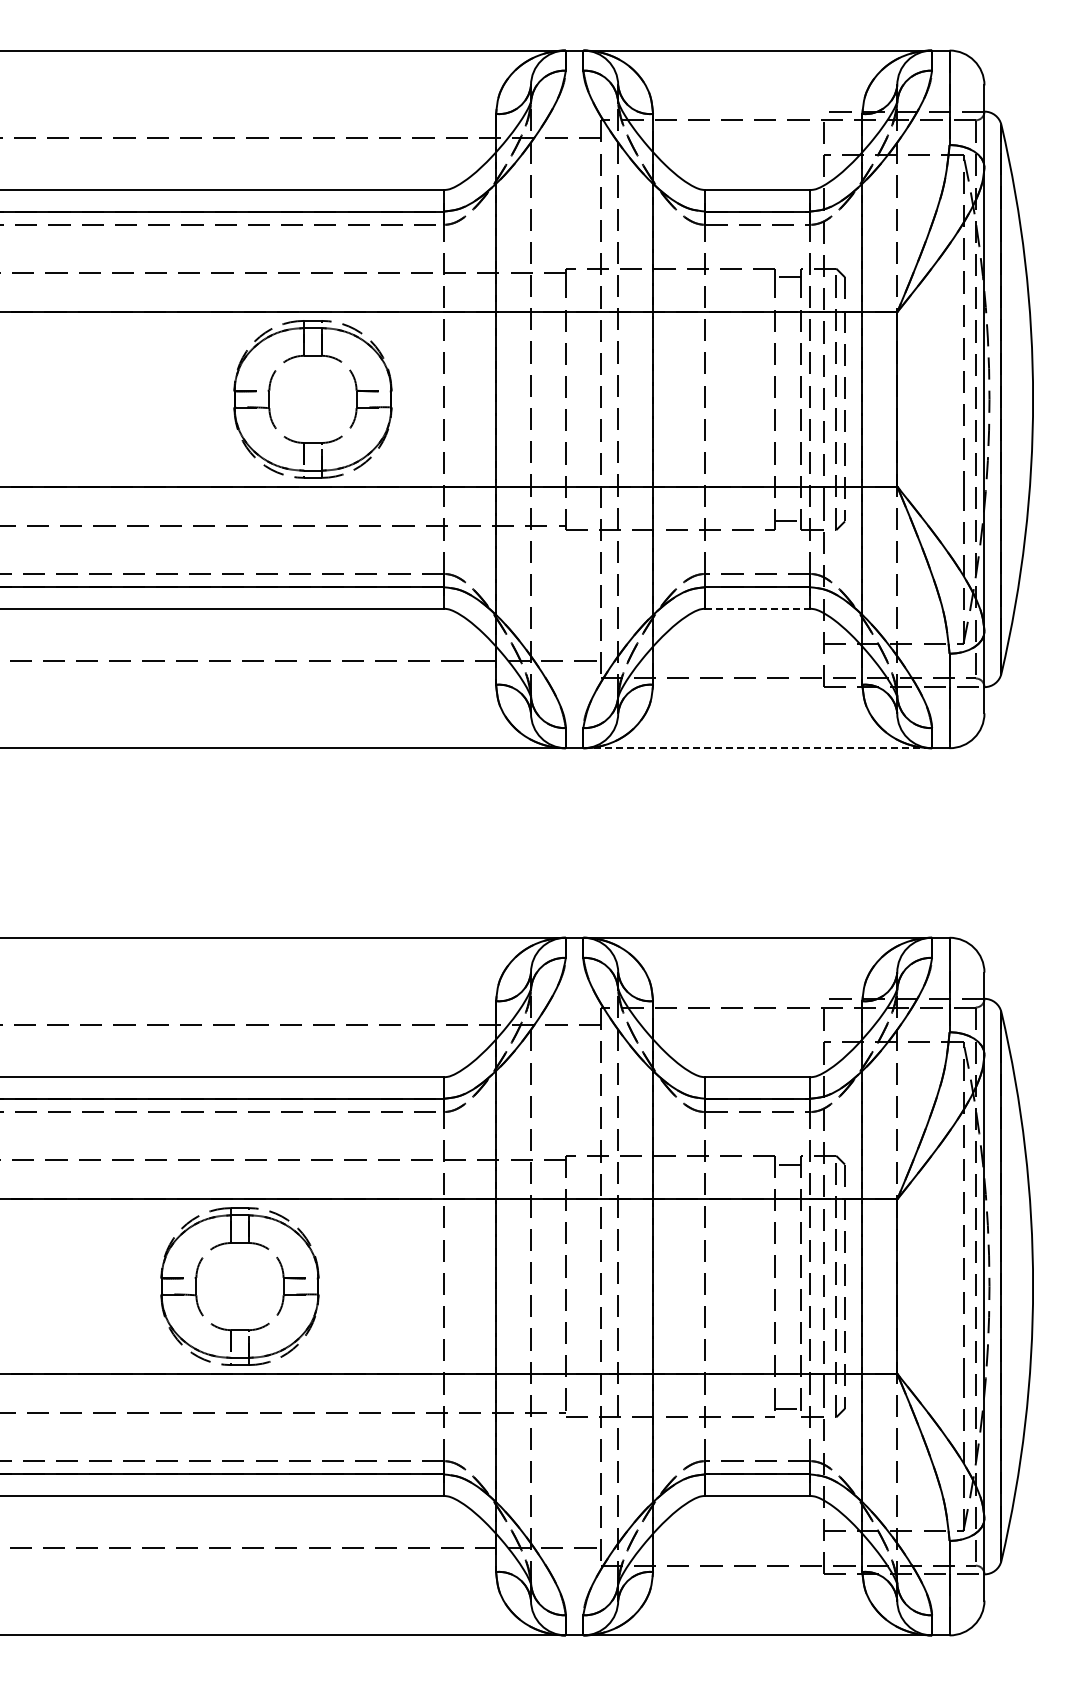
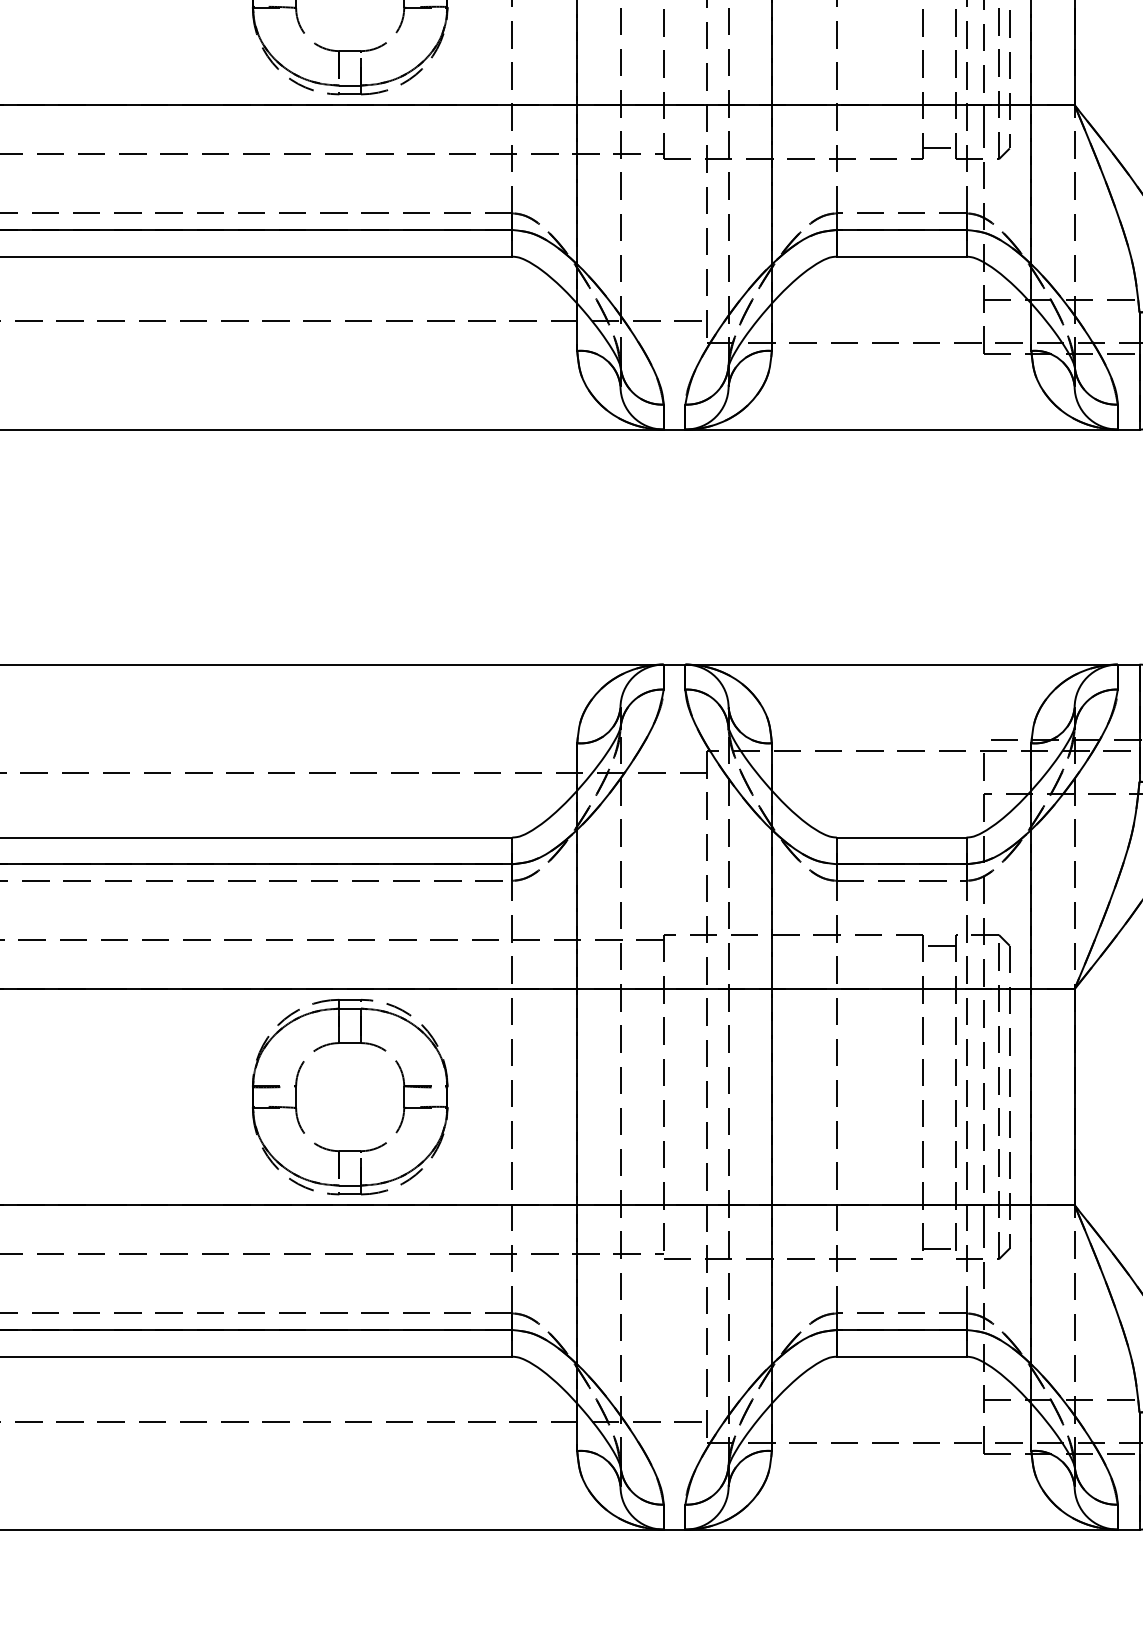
line: (758, 608) -> (902, 256), dashed -> solid
line: (758, 748) -> (902, 429), dashed -> solid
part: (239, 1286) -> (349, 1097), moved

